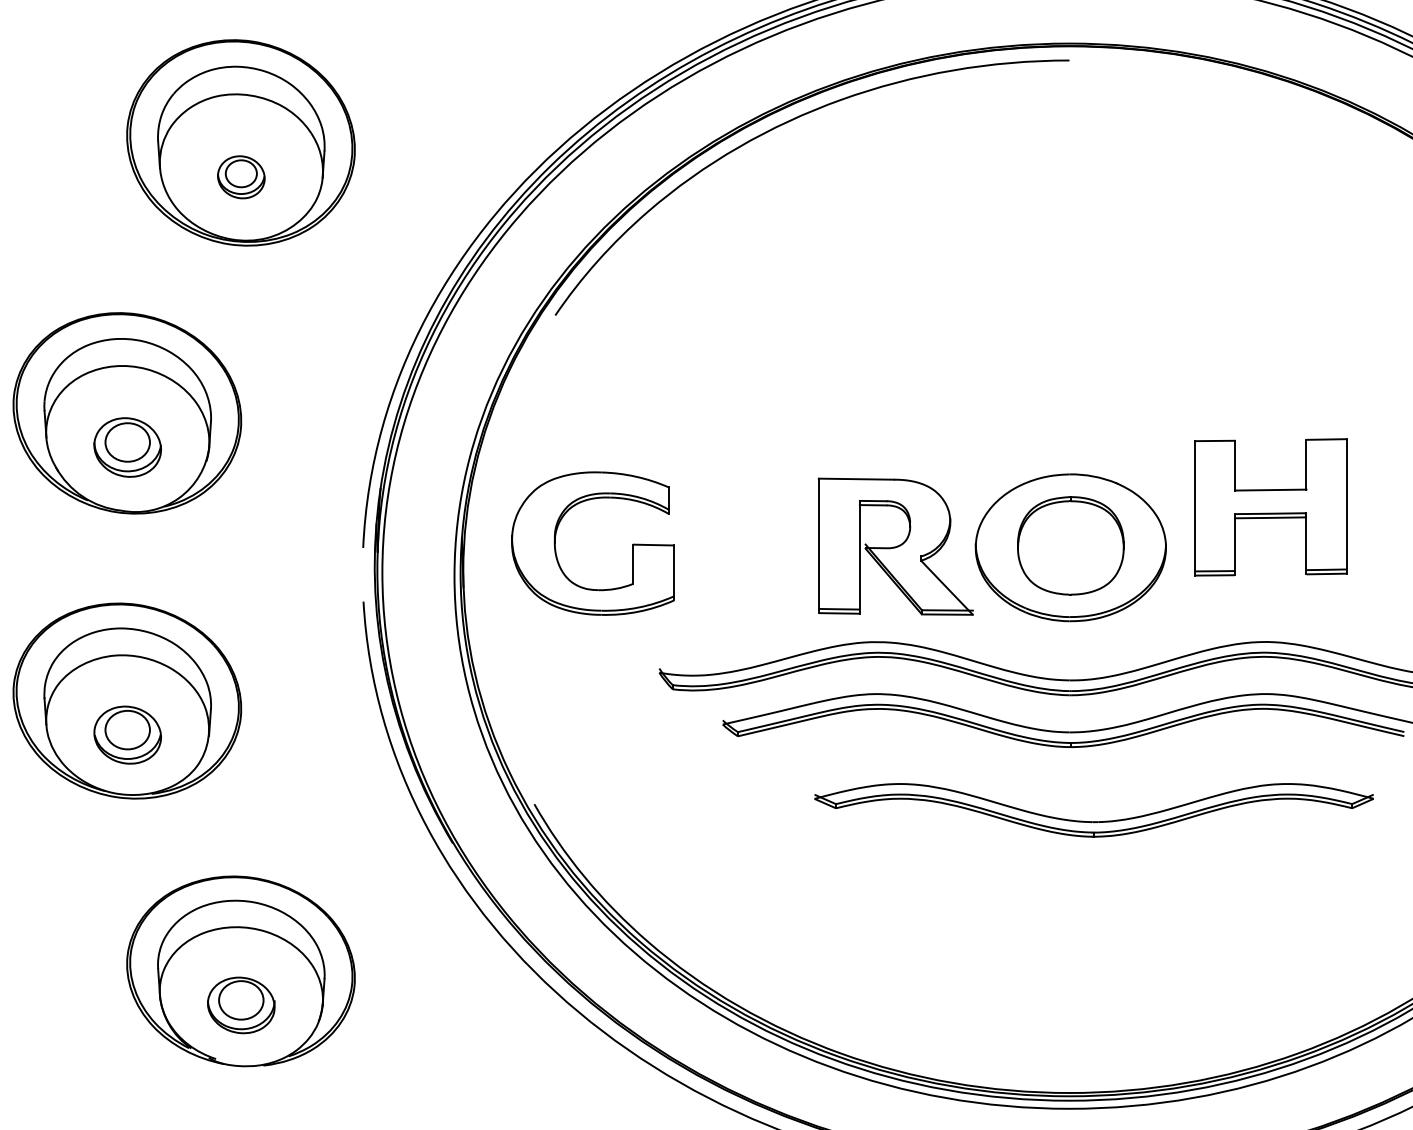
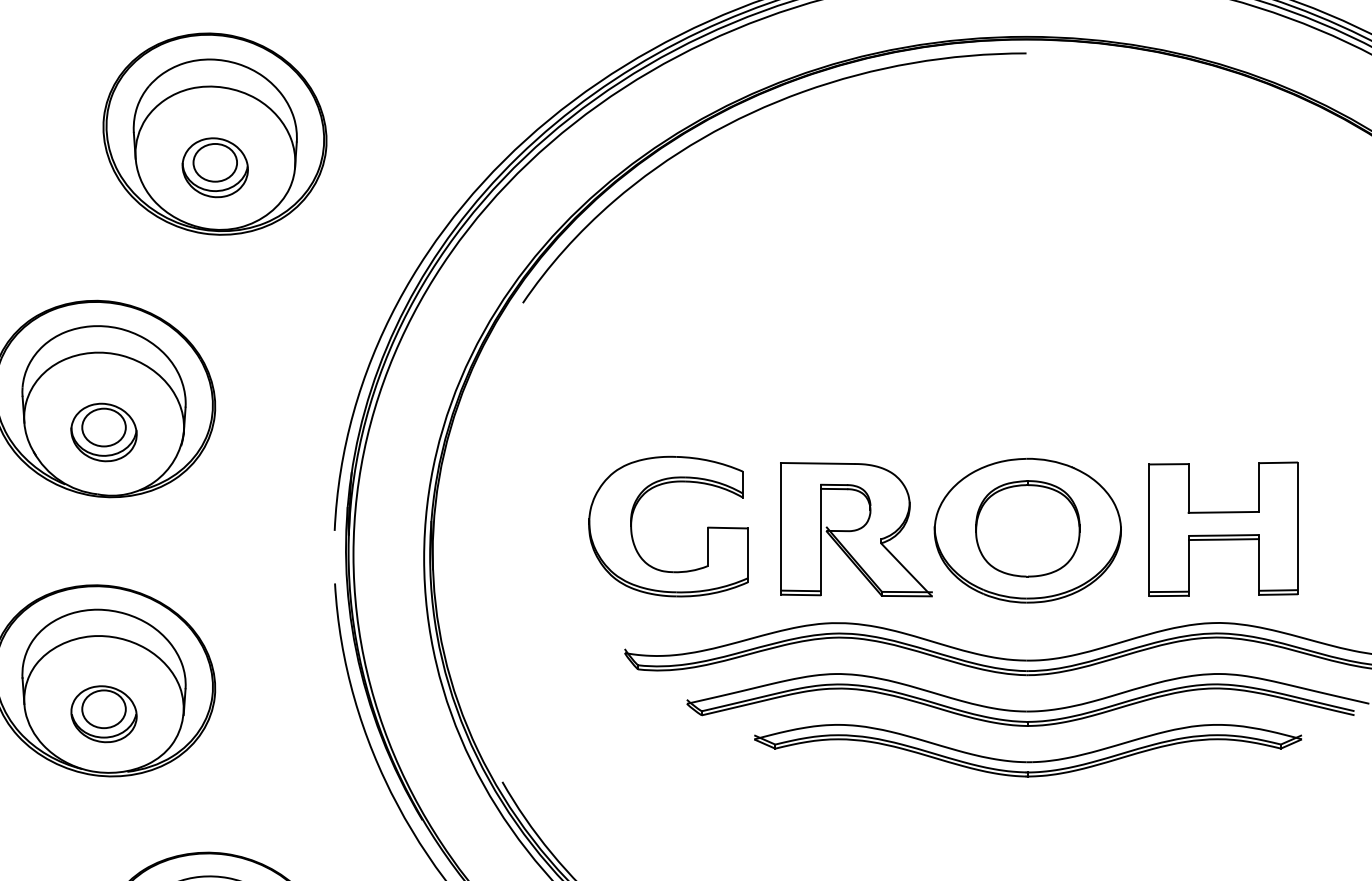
part: (241, 177) -> (215, 168), size x1.43
part: (1270, 507) -> (1223, 529), moved
part: (556, 549) -> (632, 532), moved
part: (1093, 821) -> (1027, 761), moved

